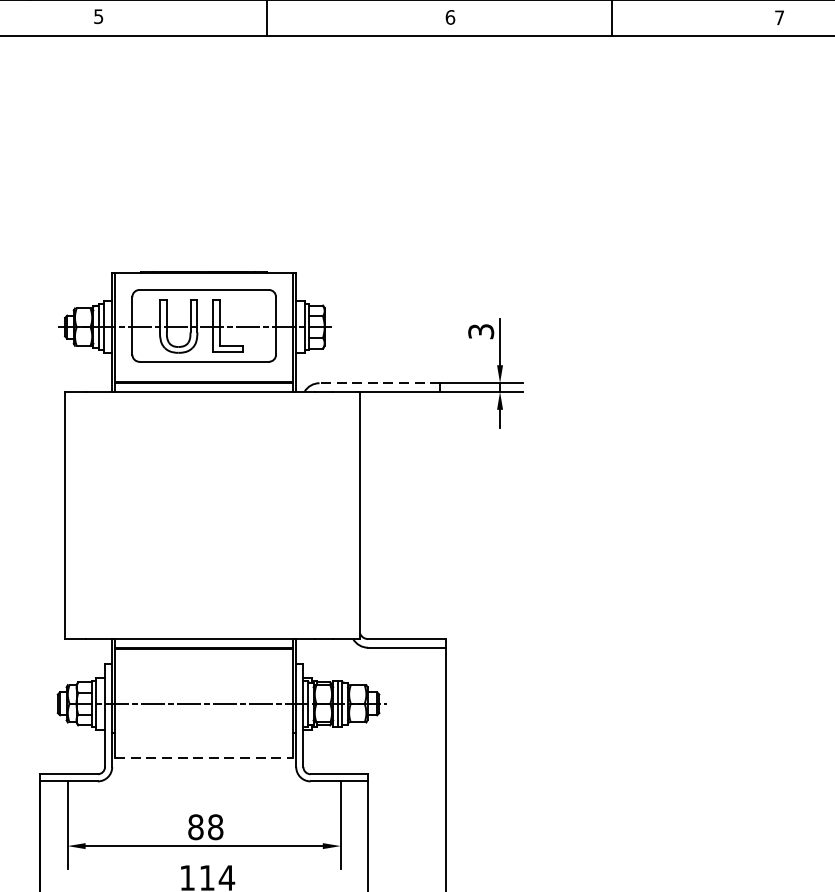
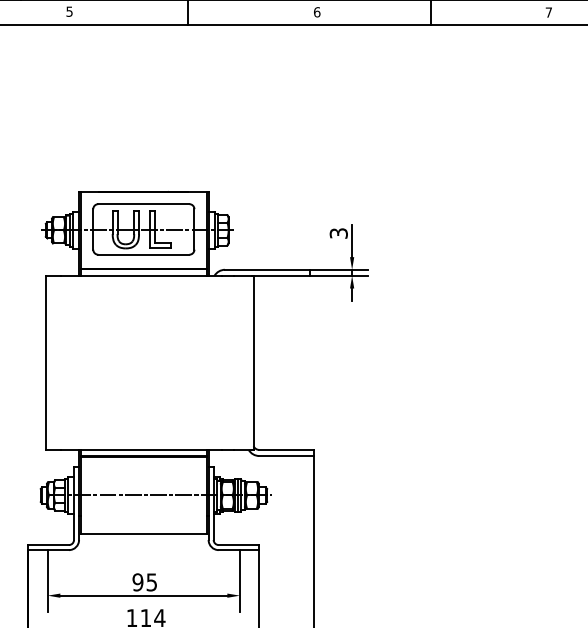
line: (379, 382) -> (267, 269), dashed -> solid
line: (203, 757) -> (143, 533), dashed -> solid
text: (205, 827) -> (144, 582), 88 -> 95

